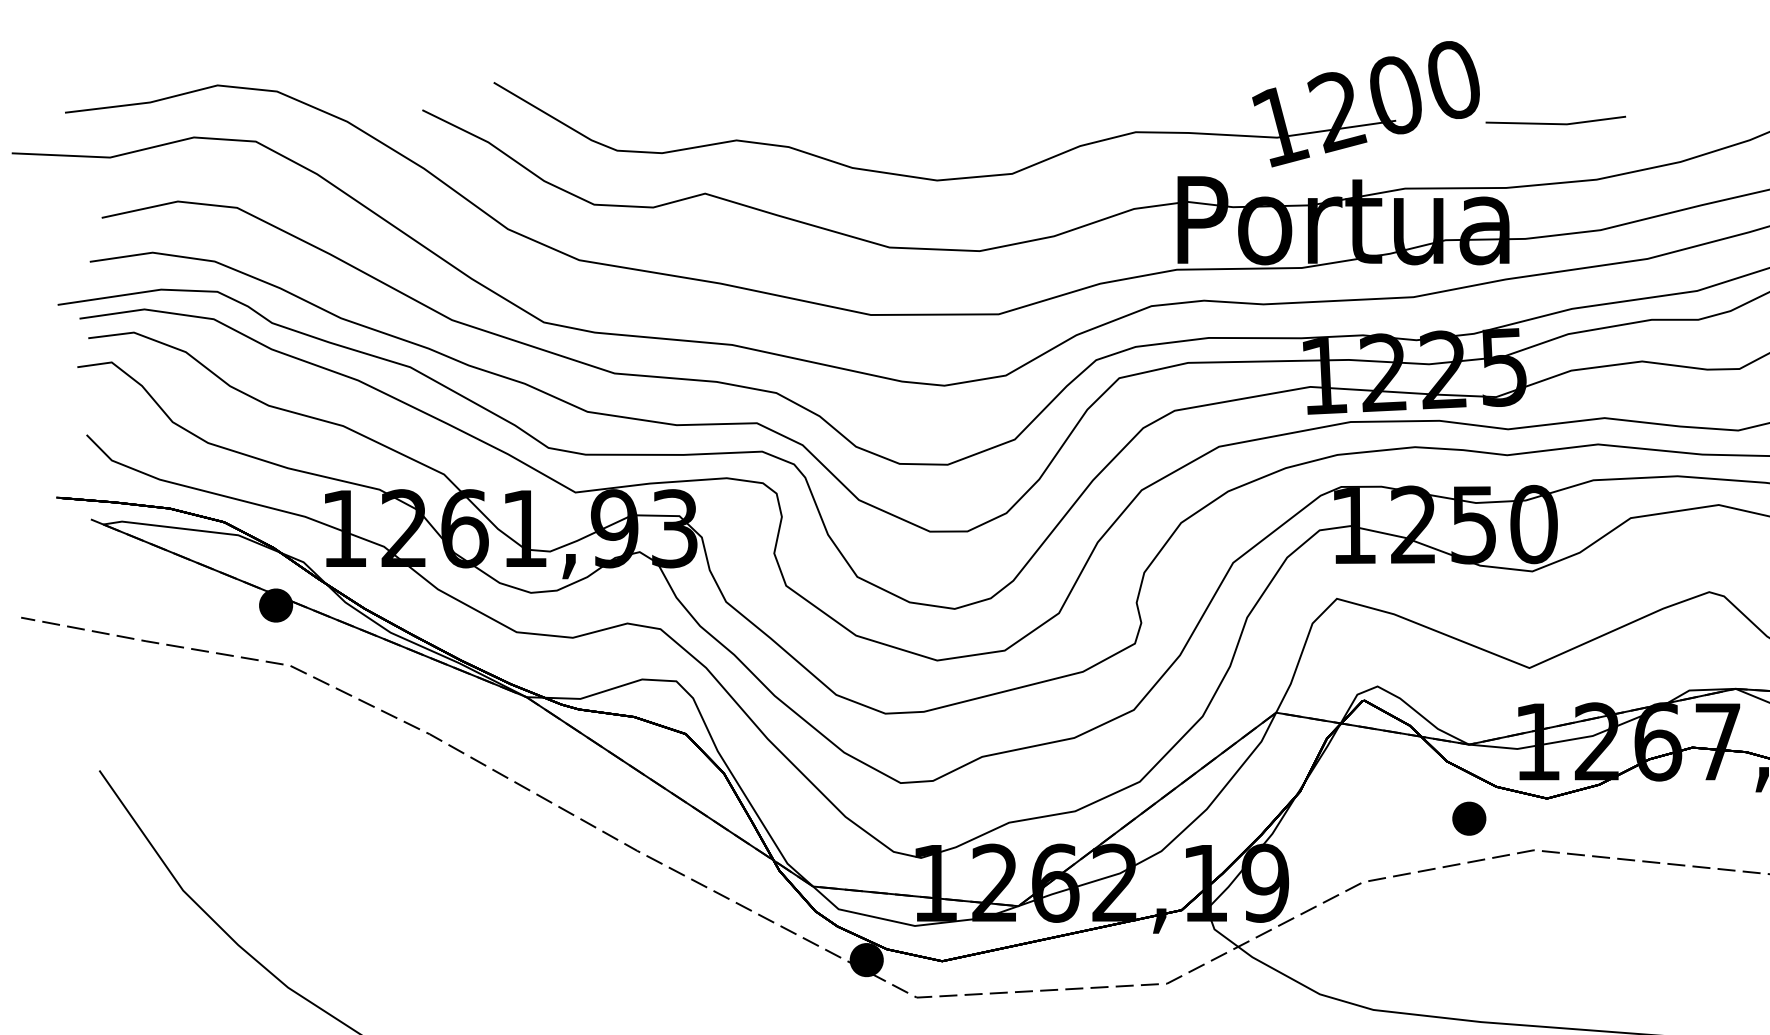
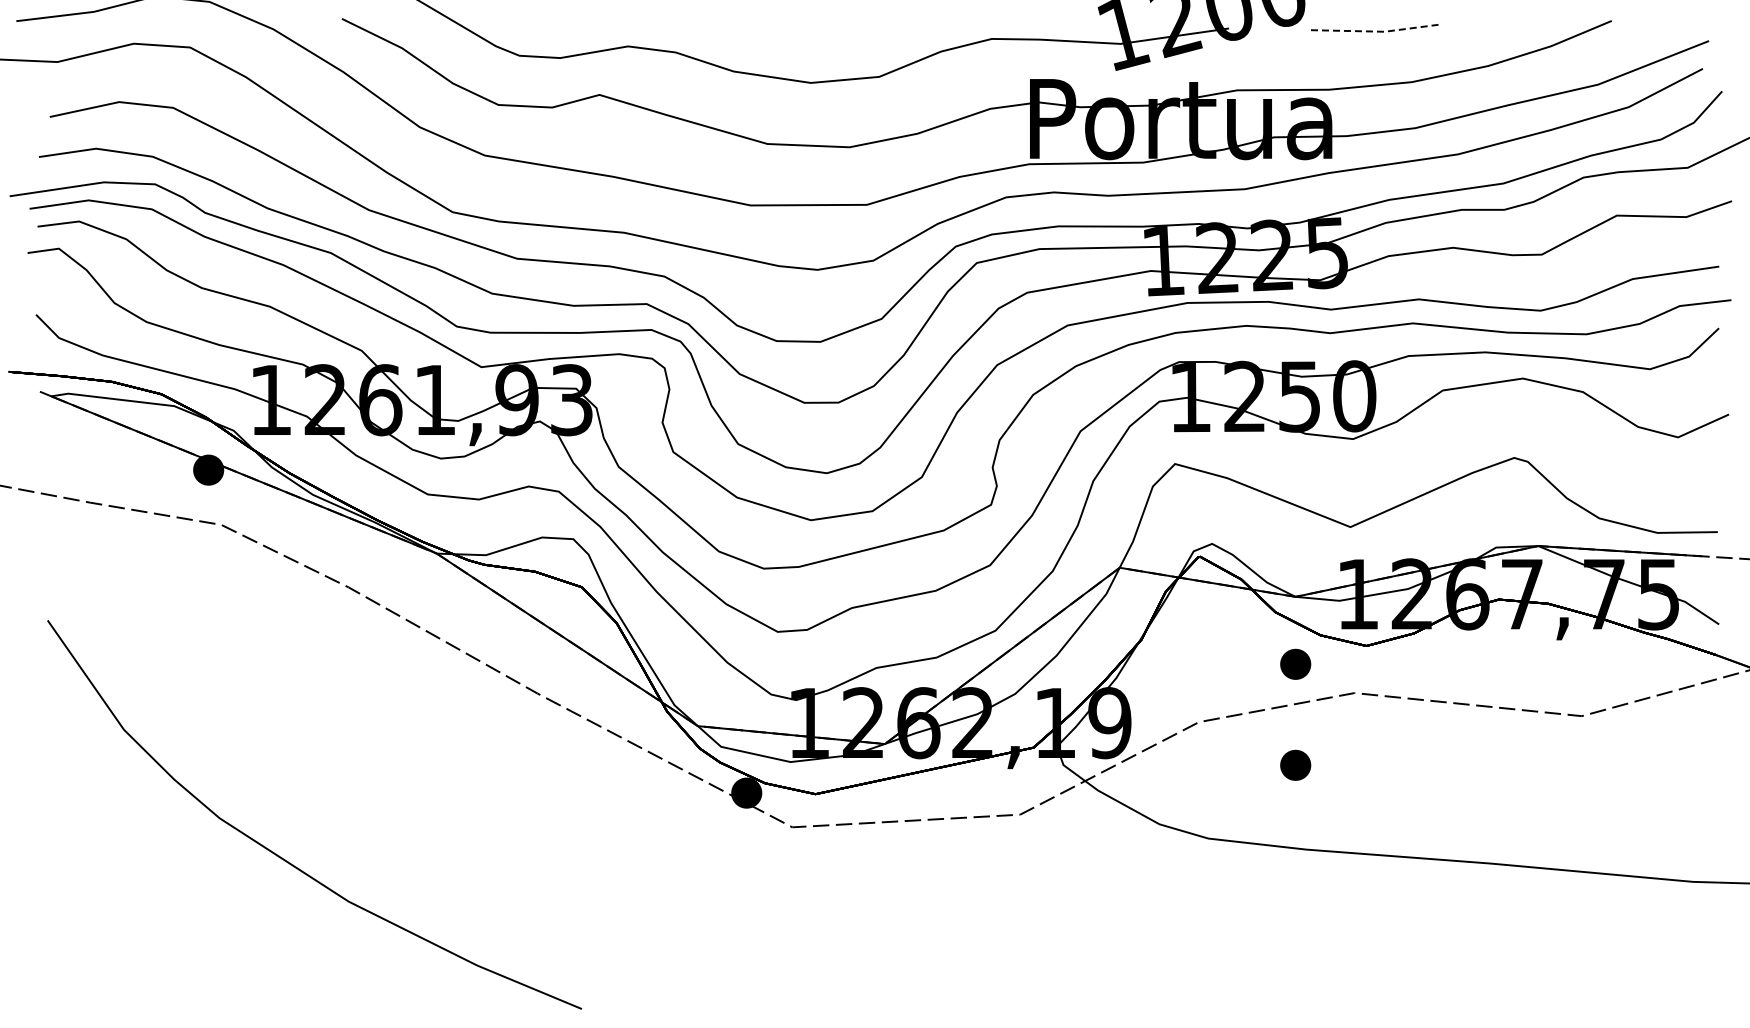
line: (1555, 124) -> (1374, 31), solid -> dashed
part: (1469, 928) -> (1295, 764), added

